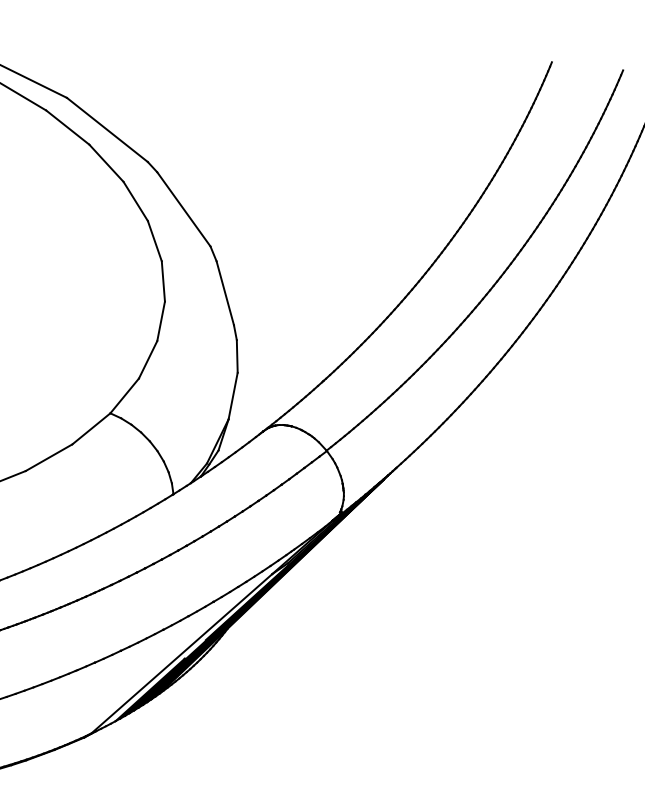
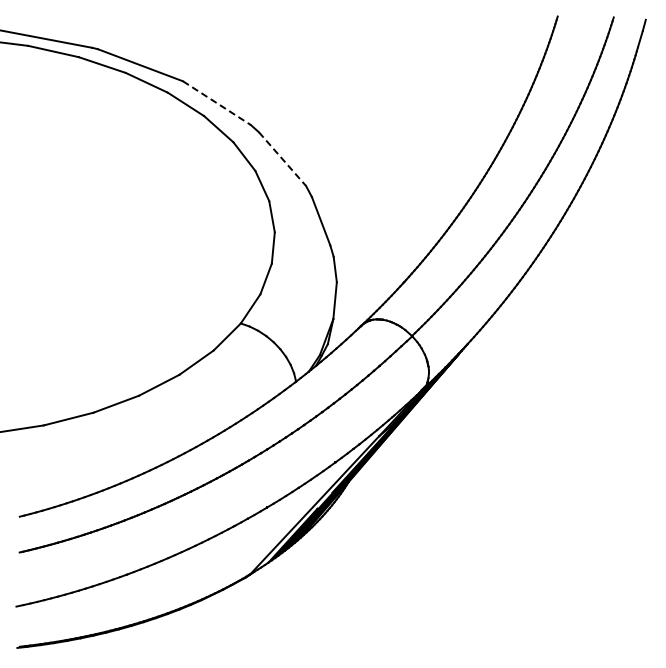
line: (108, 130) -> (217, 103), solid -> dashed
line: (183, 209) -> (282, 159), solid -> dashed

